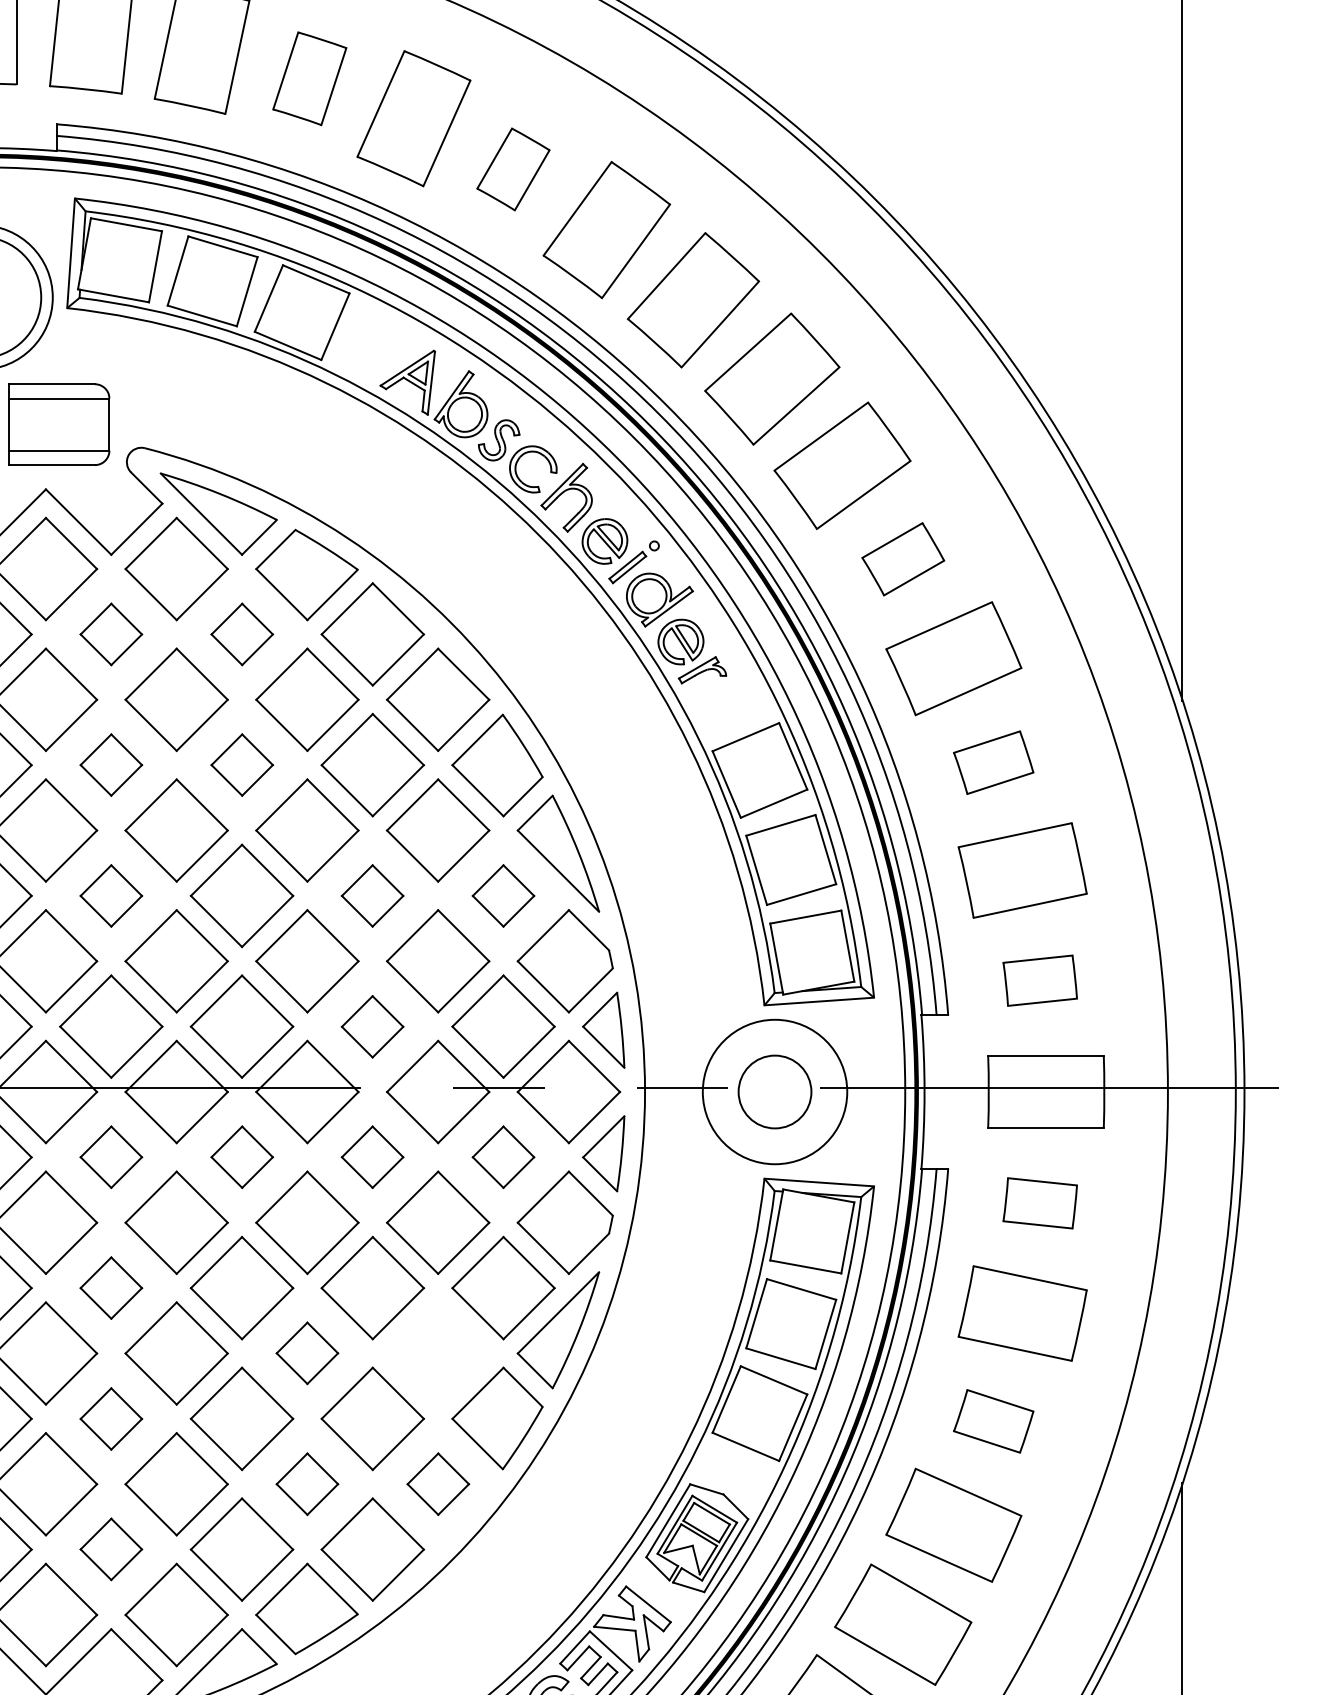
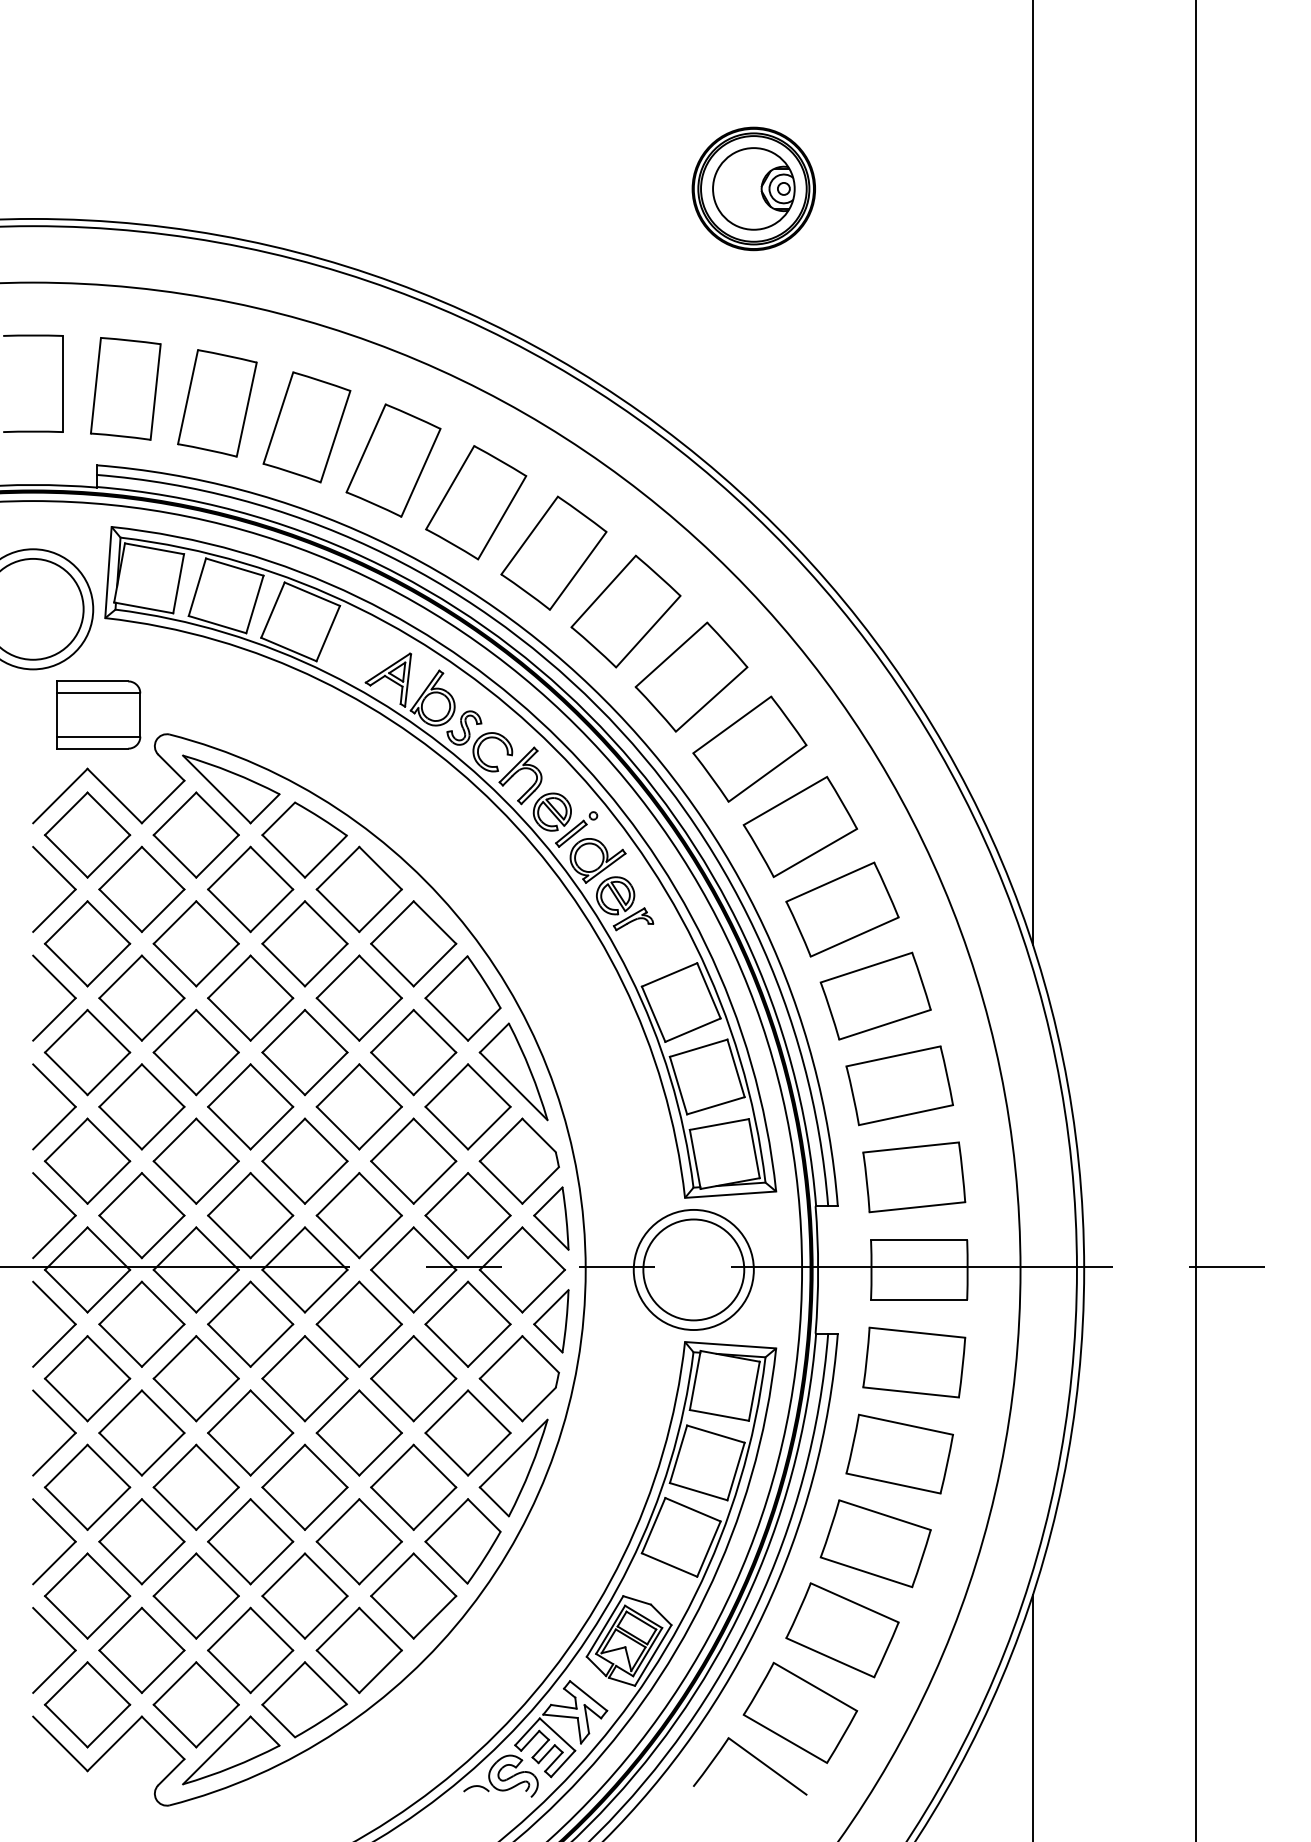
part: (309, 78) -> (306, 427), size x1.43
part: (513, 169) -> (476, 502), size x1.67
part: (903, 558) -> (800, 826), size x1.67
part: (110, 634) -> (141, 889), size x1.67
part: (241, 634) -> (250, 889), size x1.67
part: (993, 761) -> (875, 995), size x1.67
part: (110, 764) -> (141, 997), size x1.67
part: (241, 764) -> (250, 997), size x1.67
part: (110, 895) -> (141, 1106), size x1.67
part: (371, 895) -> (358, 1106), size x1.67
part: (502, 895) -> (467, 1106), size x1.67
part: (1040, 980) -> (914, 1177), size x1.67
part: (371, 1026) -> (358, 1215), size x1.67
circle: (774, 1091) -> (693, 1269), size x1.67
part: (110, 1156) -> (141, 1323), size x1.67
part: (241, 1156) -> (250, 1323), size x1.67
part: (371, 1156) -> (358, 1323), size x1.67
part: (502, 1156) -> (467, 1323), size x1.67
part: (1040, 1203) -> (914, 1362), size x1.67
part: (110, 1287) -> (141, 1432), size x1.67
part: (306, 1352) -> (304, 1486), size x1.67
part: (437, 1352) -> (413, 1486), added
part: (110, 1418) -> (141, 1541), size x1.67
part: (993, 1420) -> (875, 1543), size x1.67
part: (306, 1483) -> (304, 1595), size x1.67
part: (437, 1483) -> (413, 1595), size x1.67
part: (110, 1548) -> (141, 1649), size x1.67

